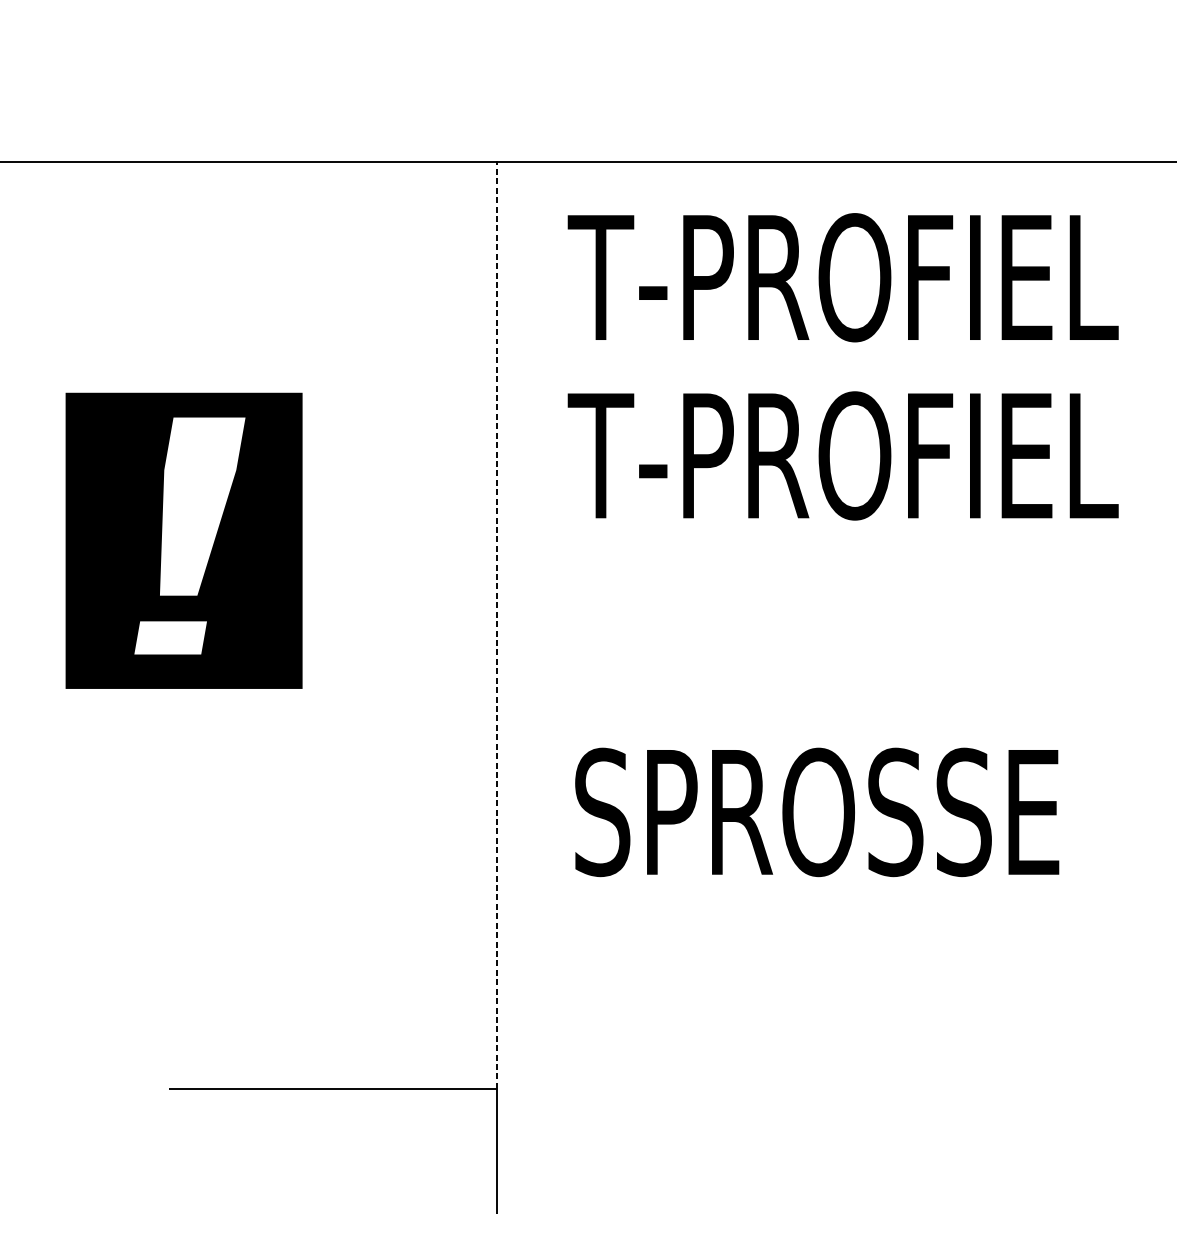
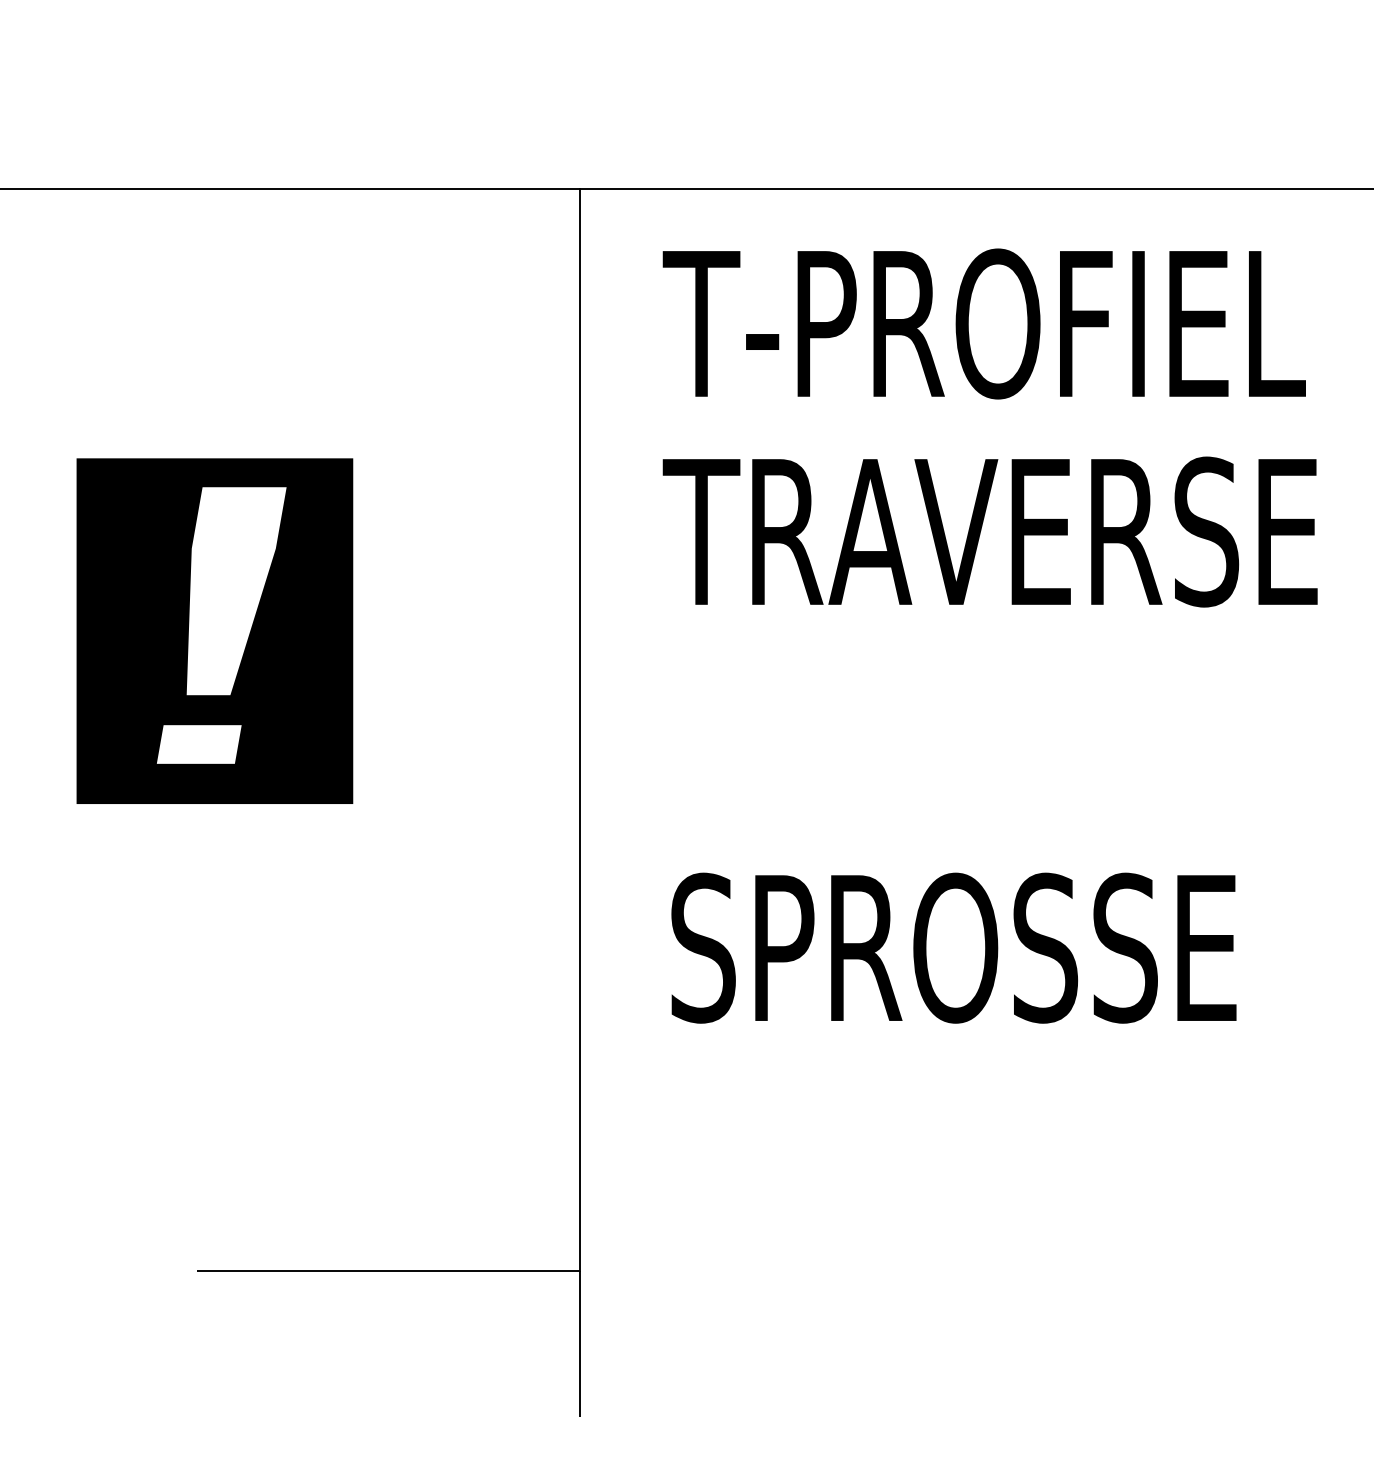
text: (883, 455) -> (1031, 531), T-PROFIEL -> TRAVERSE
line: (496, 625) -> (579, 730), dashed -> solid

